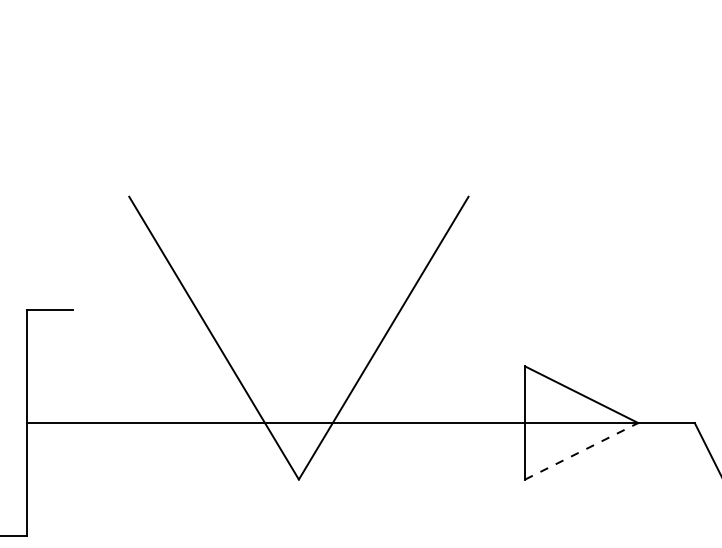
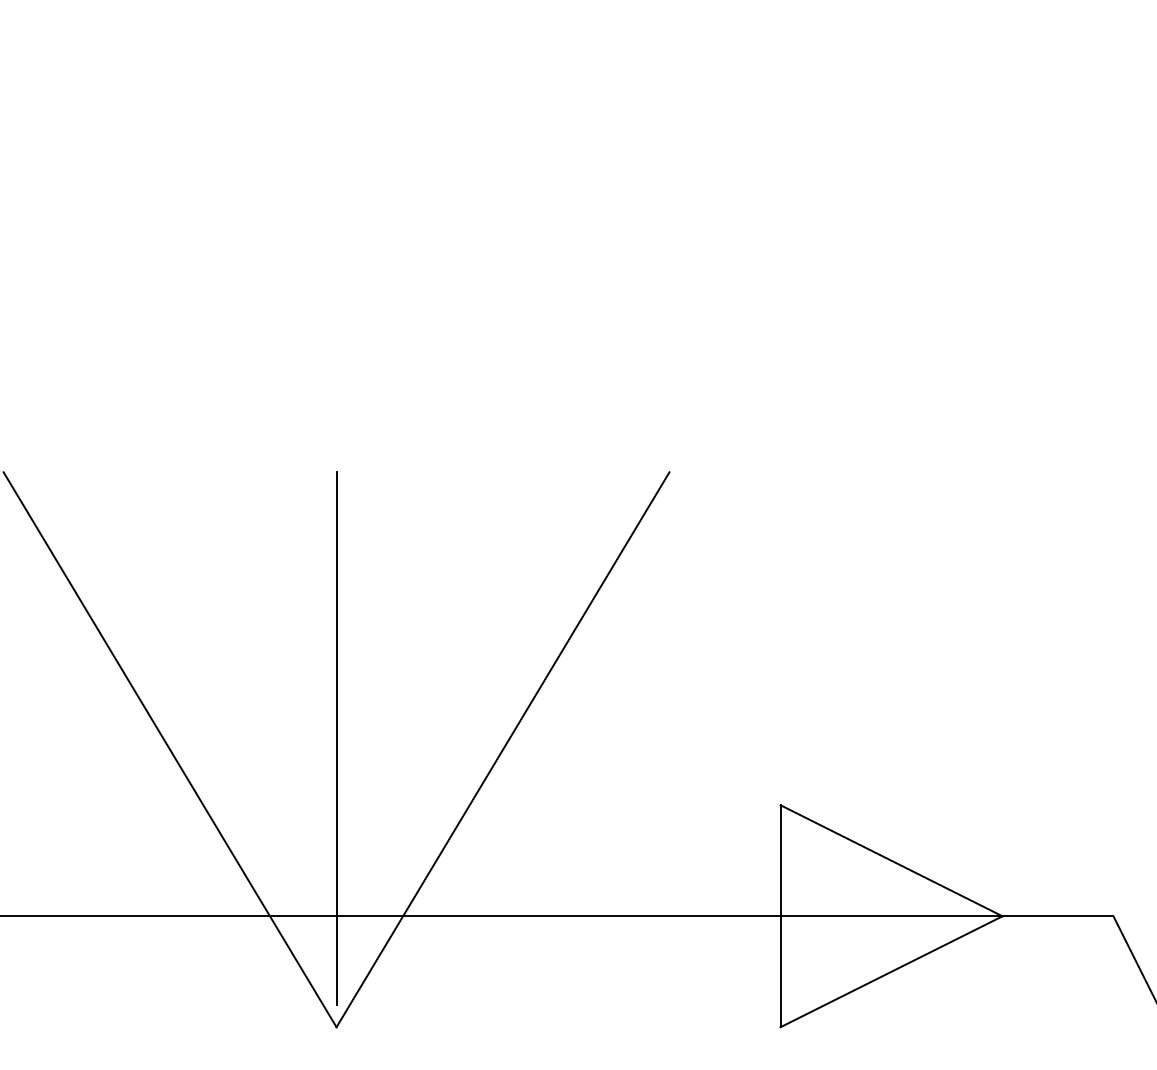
line: (298, 332) -> (335, 738), added
line: (582, 451) -> (893, 972), dashed -> solid

